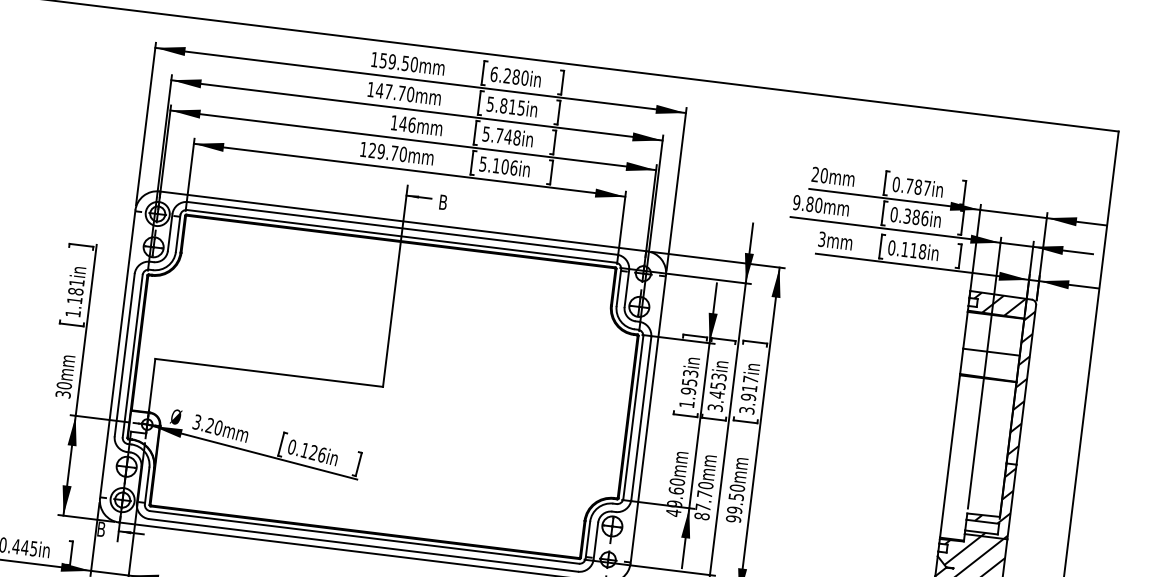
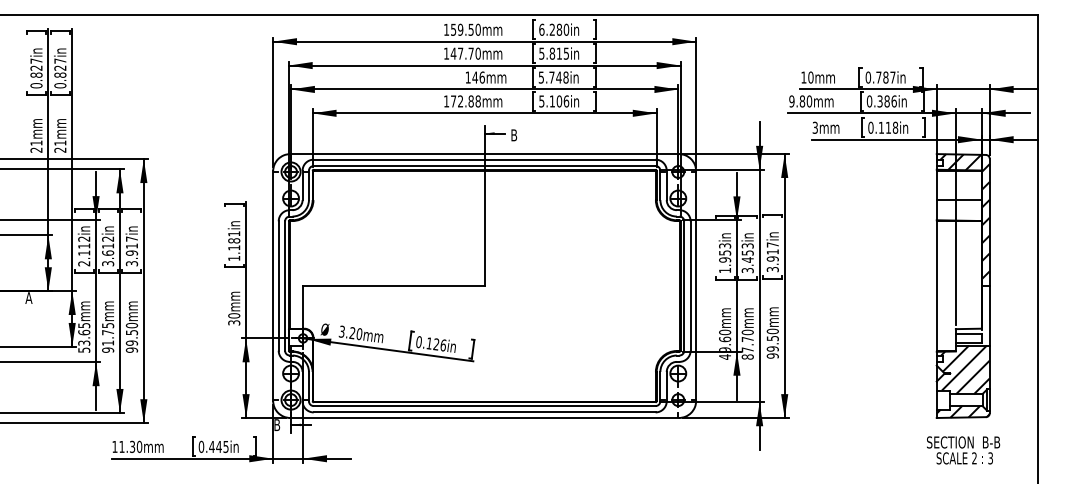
text: (387, 152) -> (465, 101), 129.70mm -> 172.88mm
text: (815, 174) -> (803, 77), 20mm -> 10mm
hatch: (993, 501) -> (975, 317), removed

